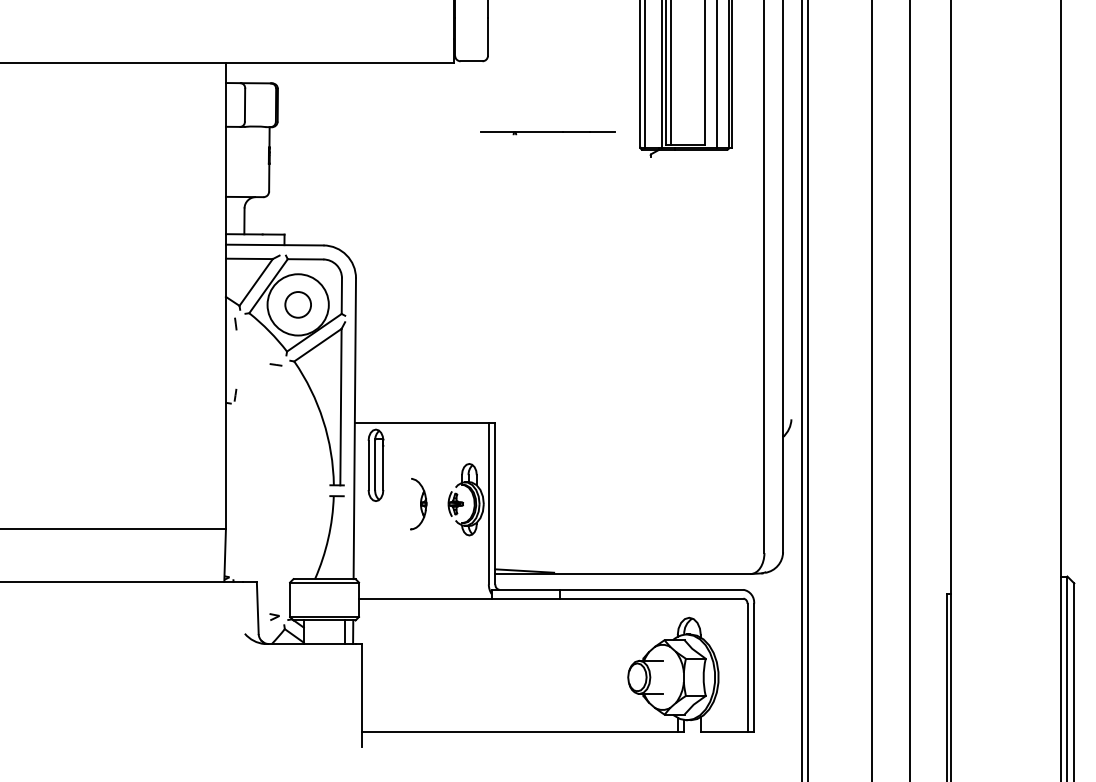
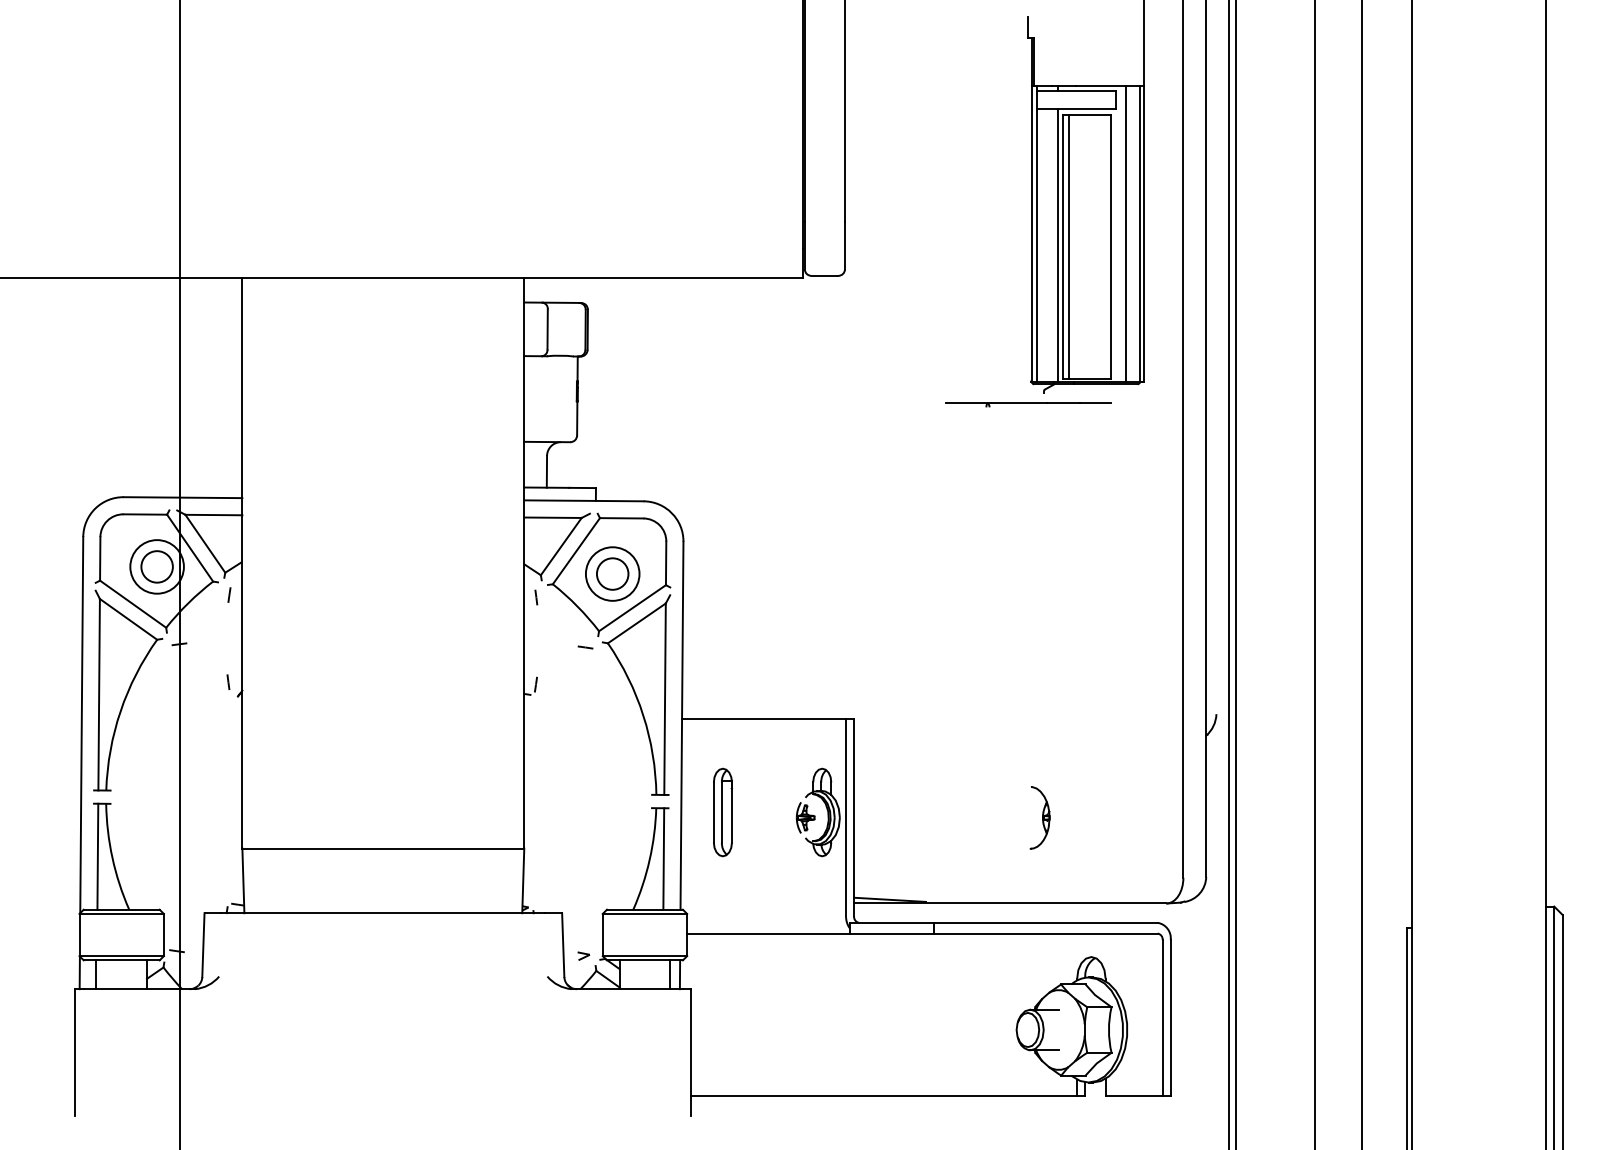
part: (548, 132) -> (1028, 404), moved
circle: (298, 304) -> (612, 573), size x0.71
part: (375, 465) -> (722, 812), moved
part: (418, 503) -> (1039, 817), moved
line: (339, 537) -> (663, 858), added

